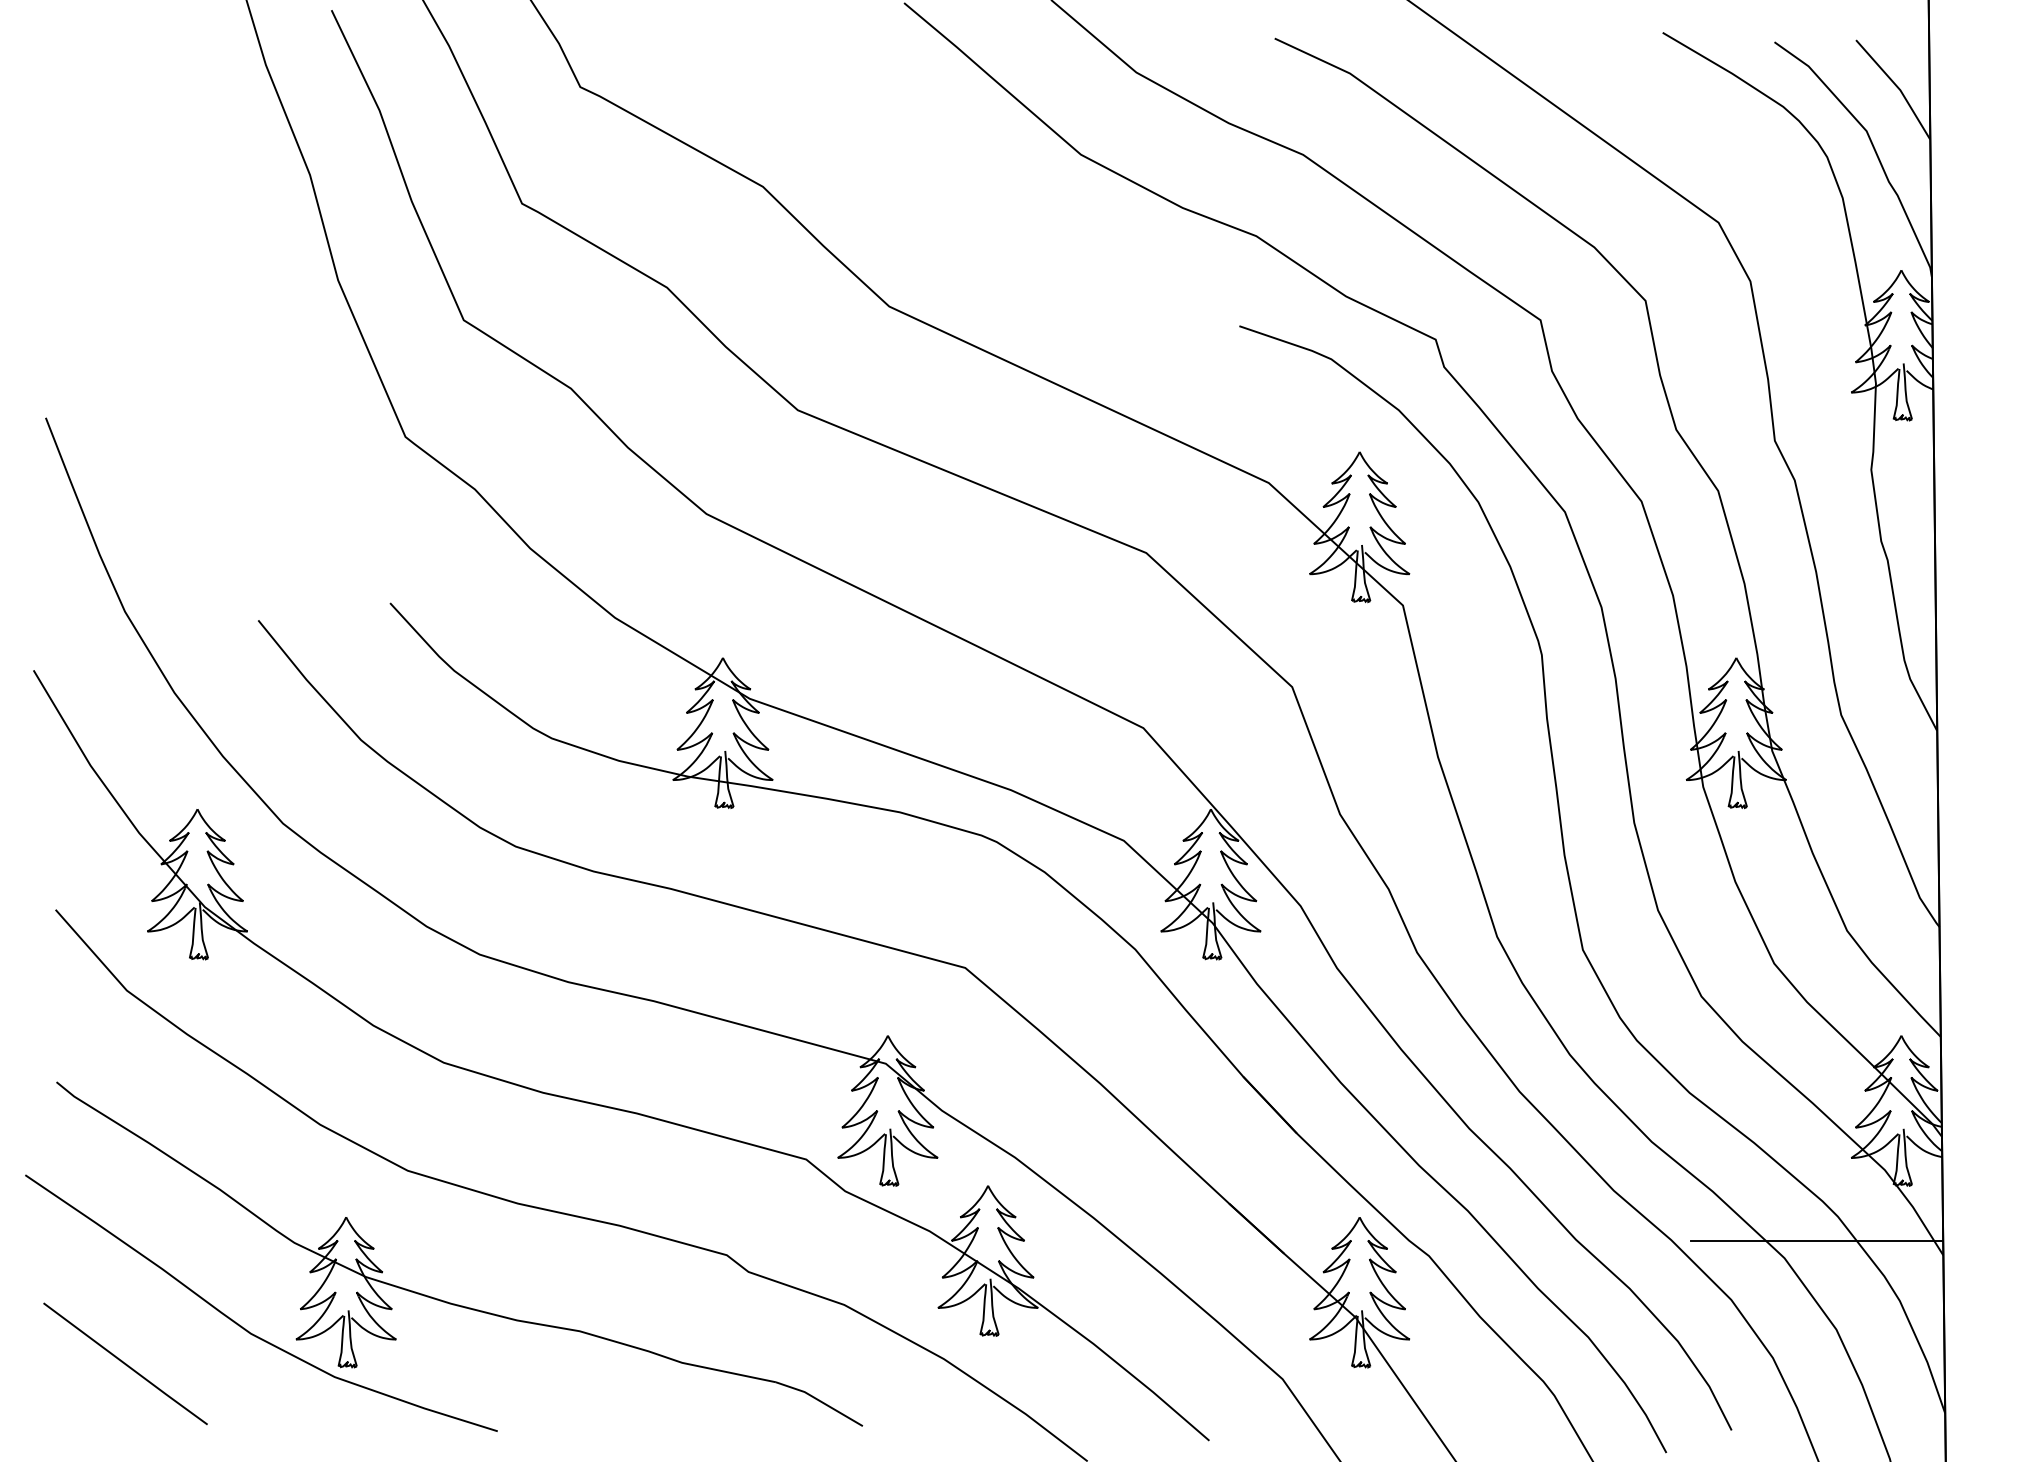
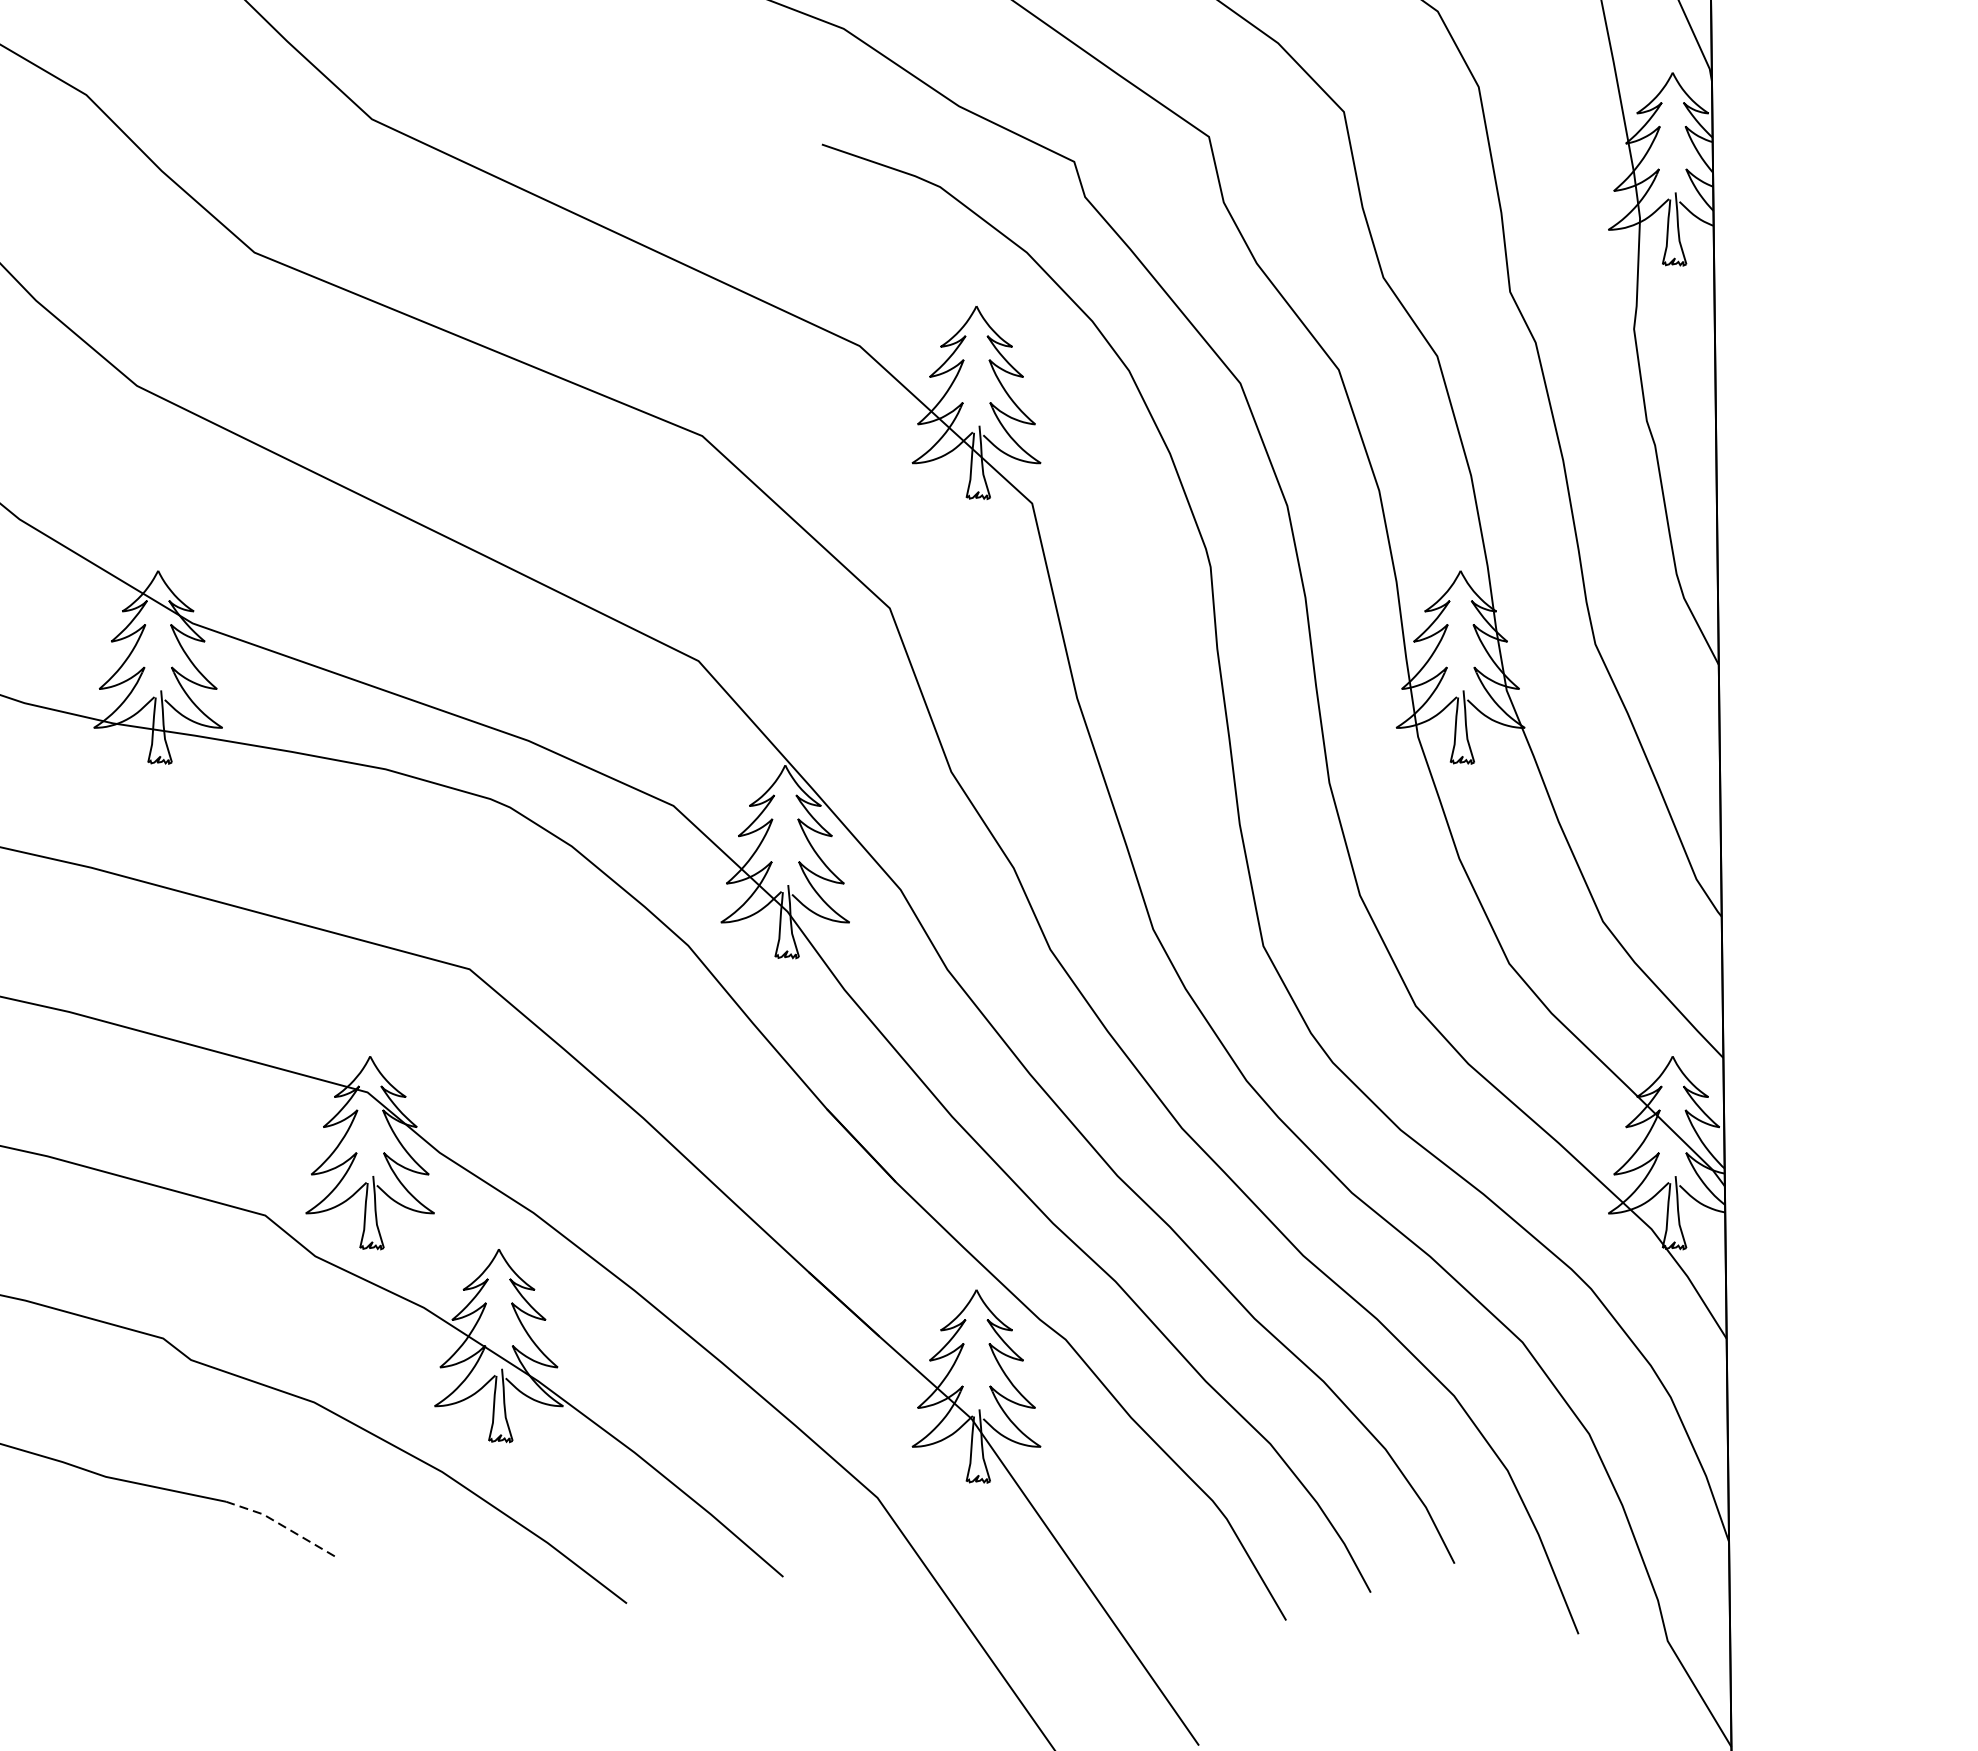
line: (1817, 1240) -> (1564, 1319), removed
line: (820, 1401) -> (283, 1526), solid -> dashed

